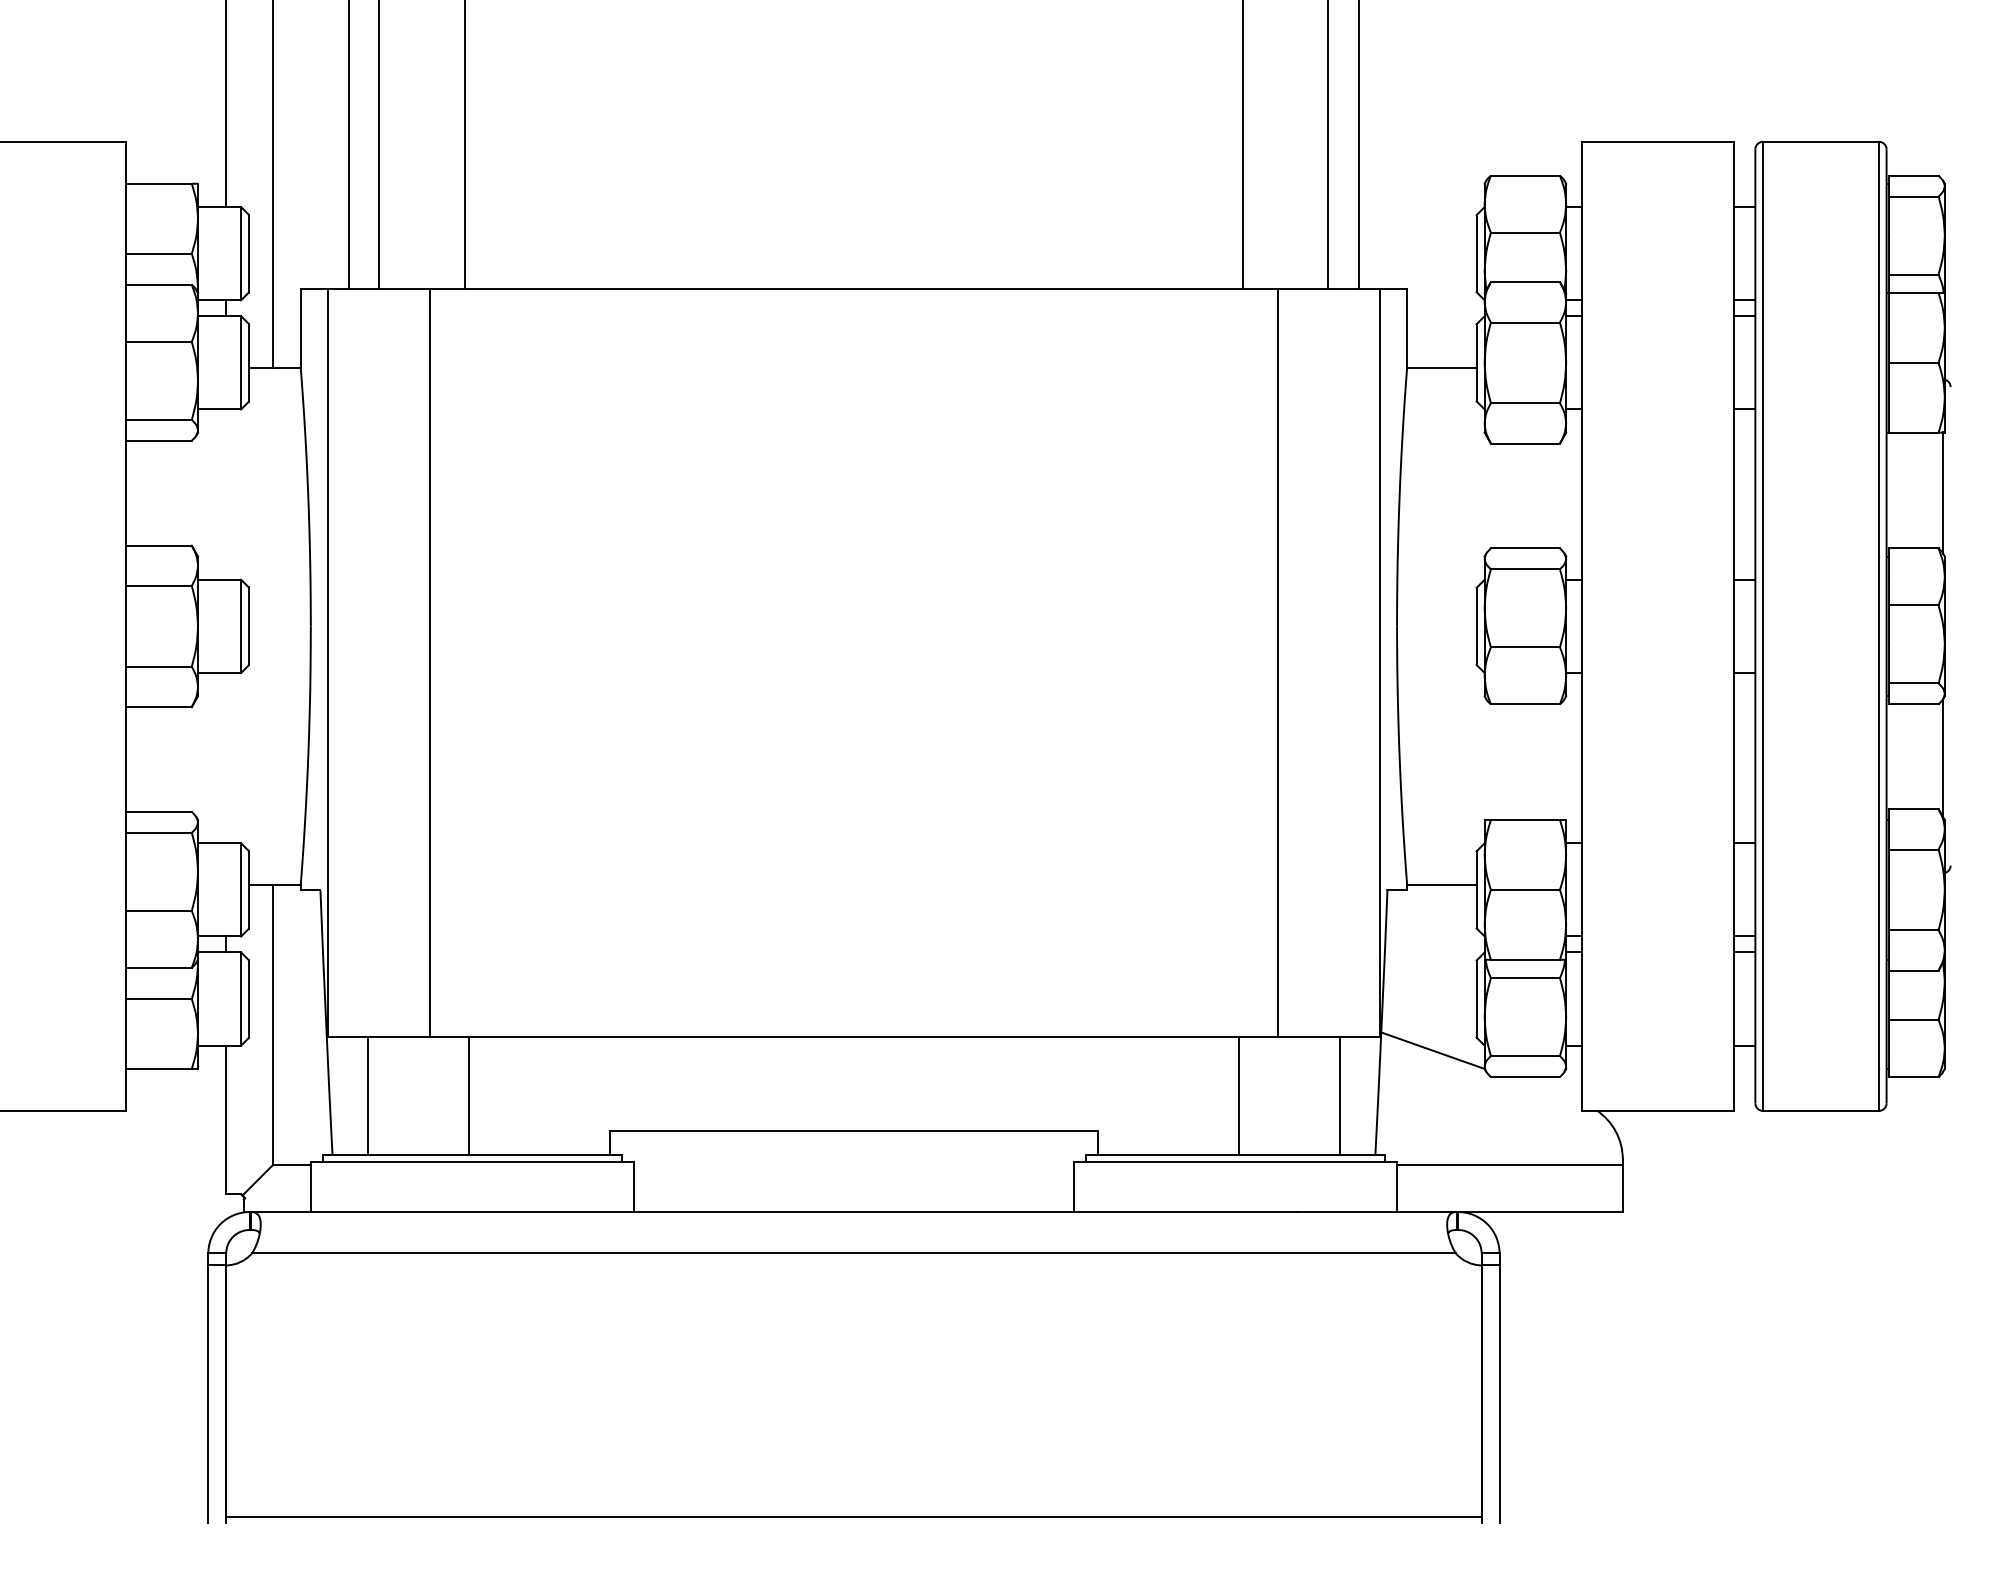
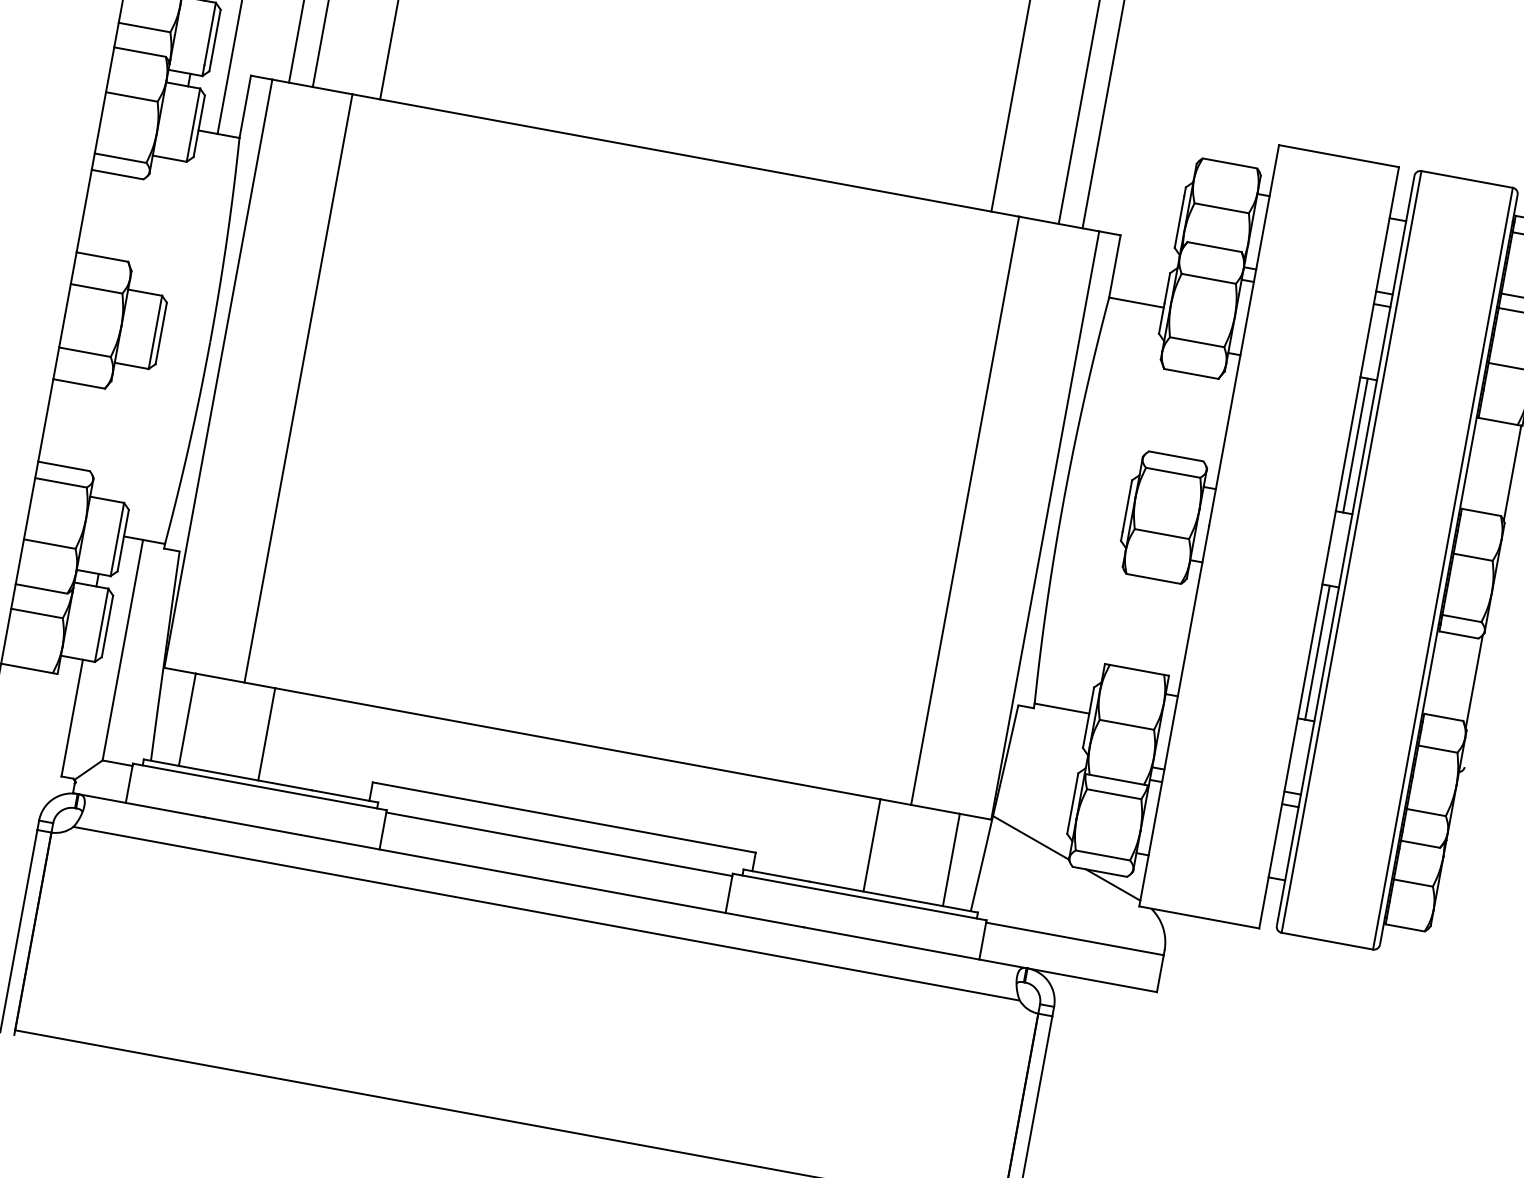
line: (1743, 494) -> (1355, 445), added
line: (1743, 757) -> (1317, 652), added
line: (1544, 1089) -> (1113, 884), added
line: (853, 1165) -> (558, 844), added

